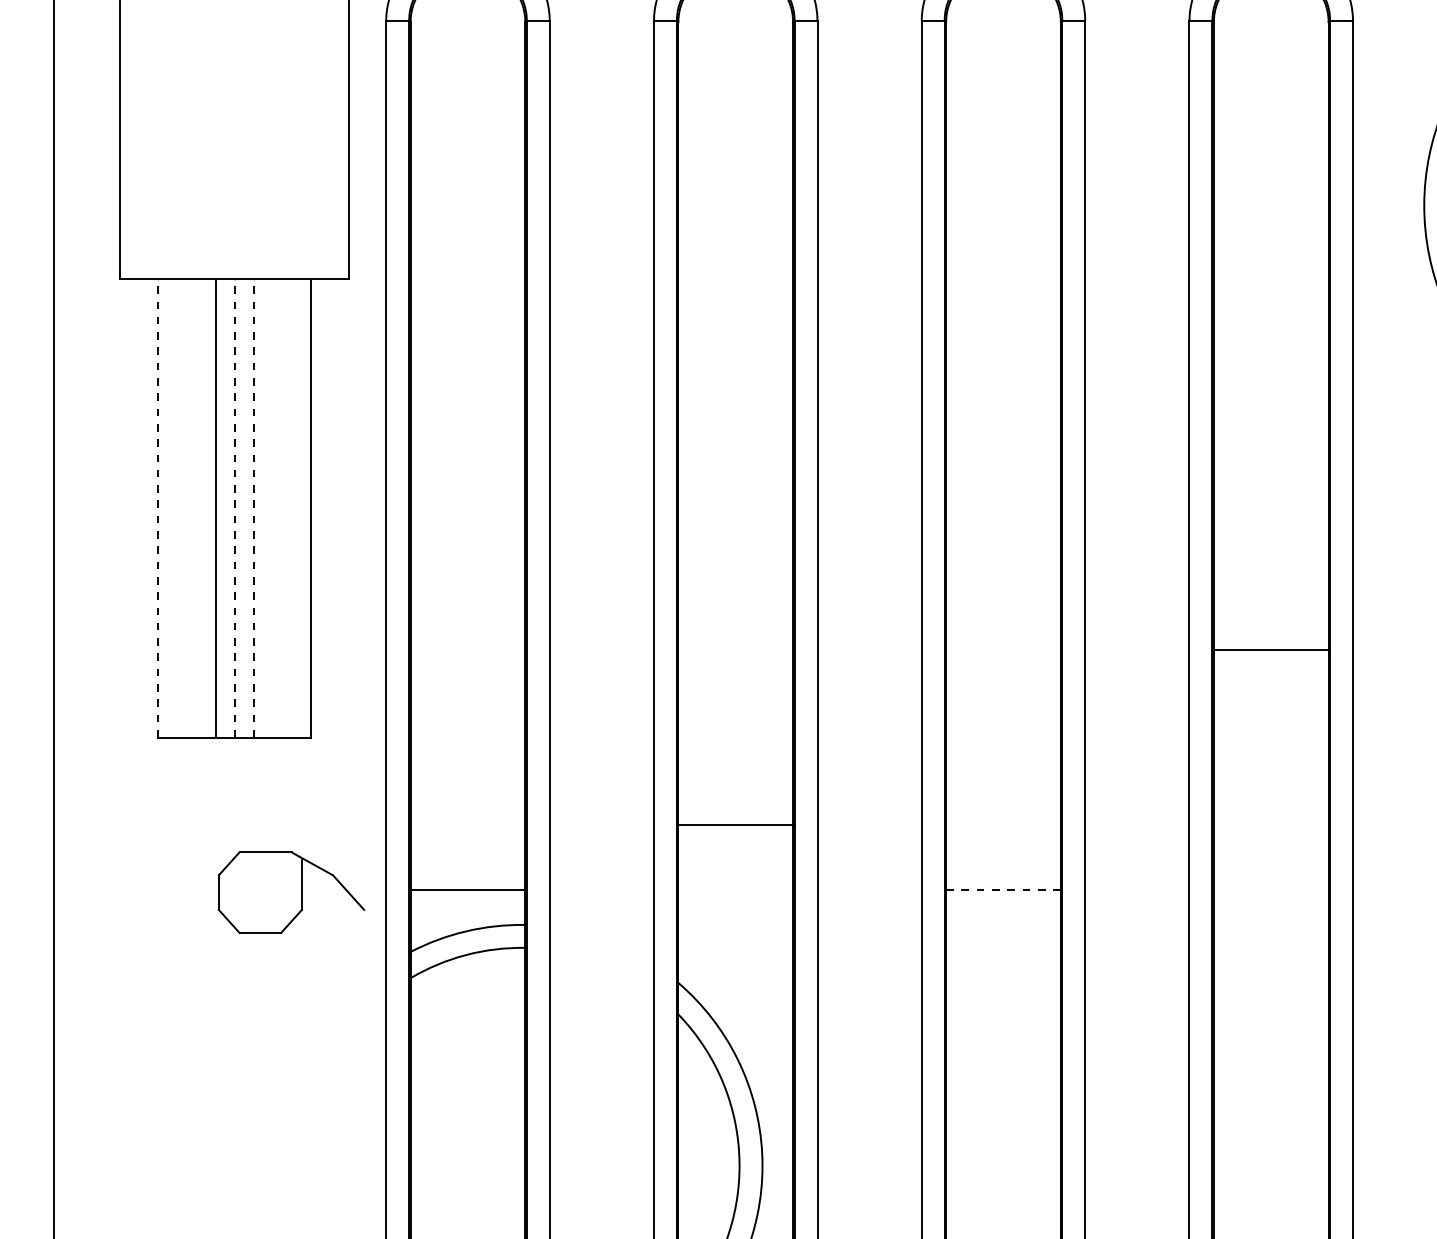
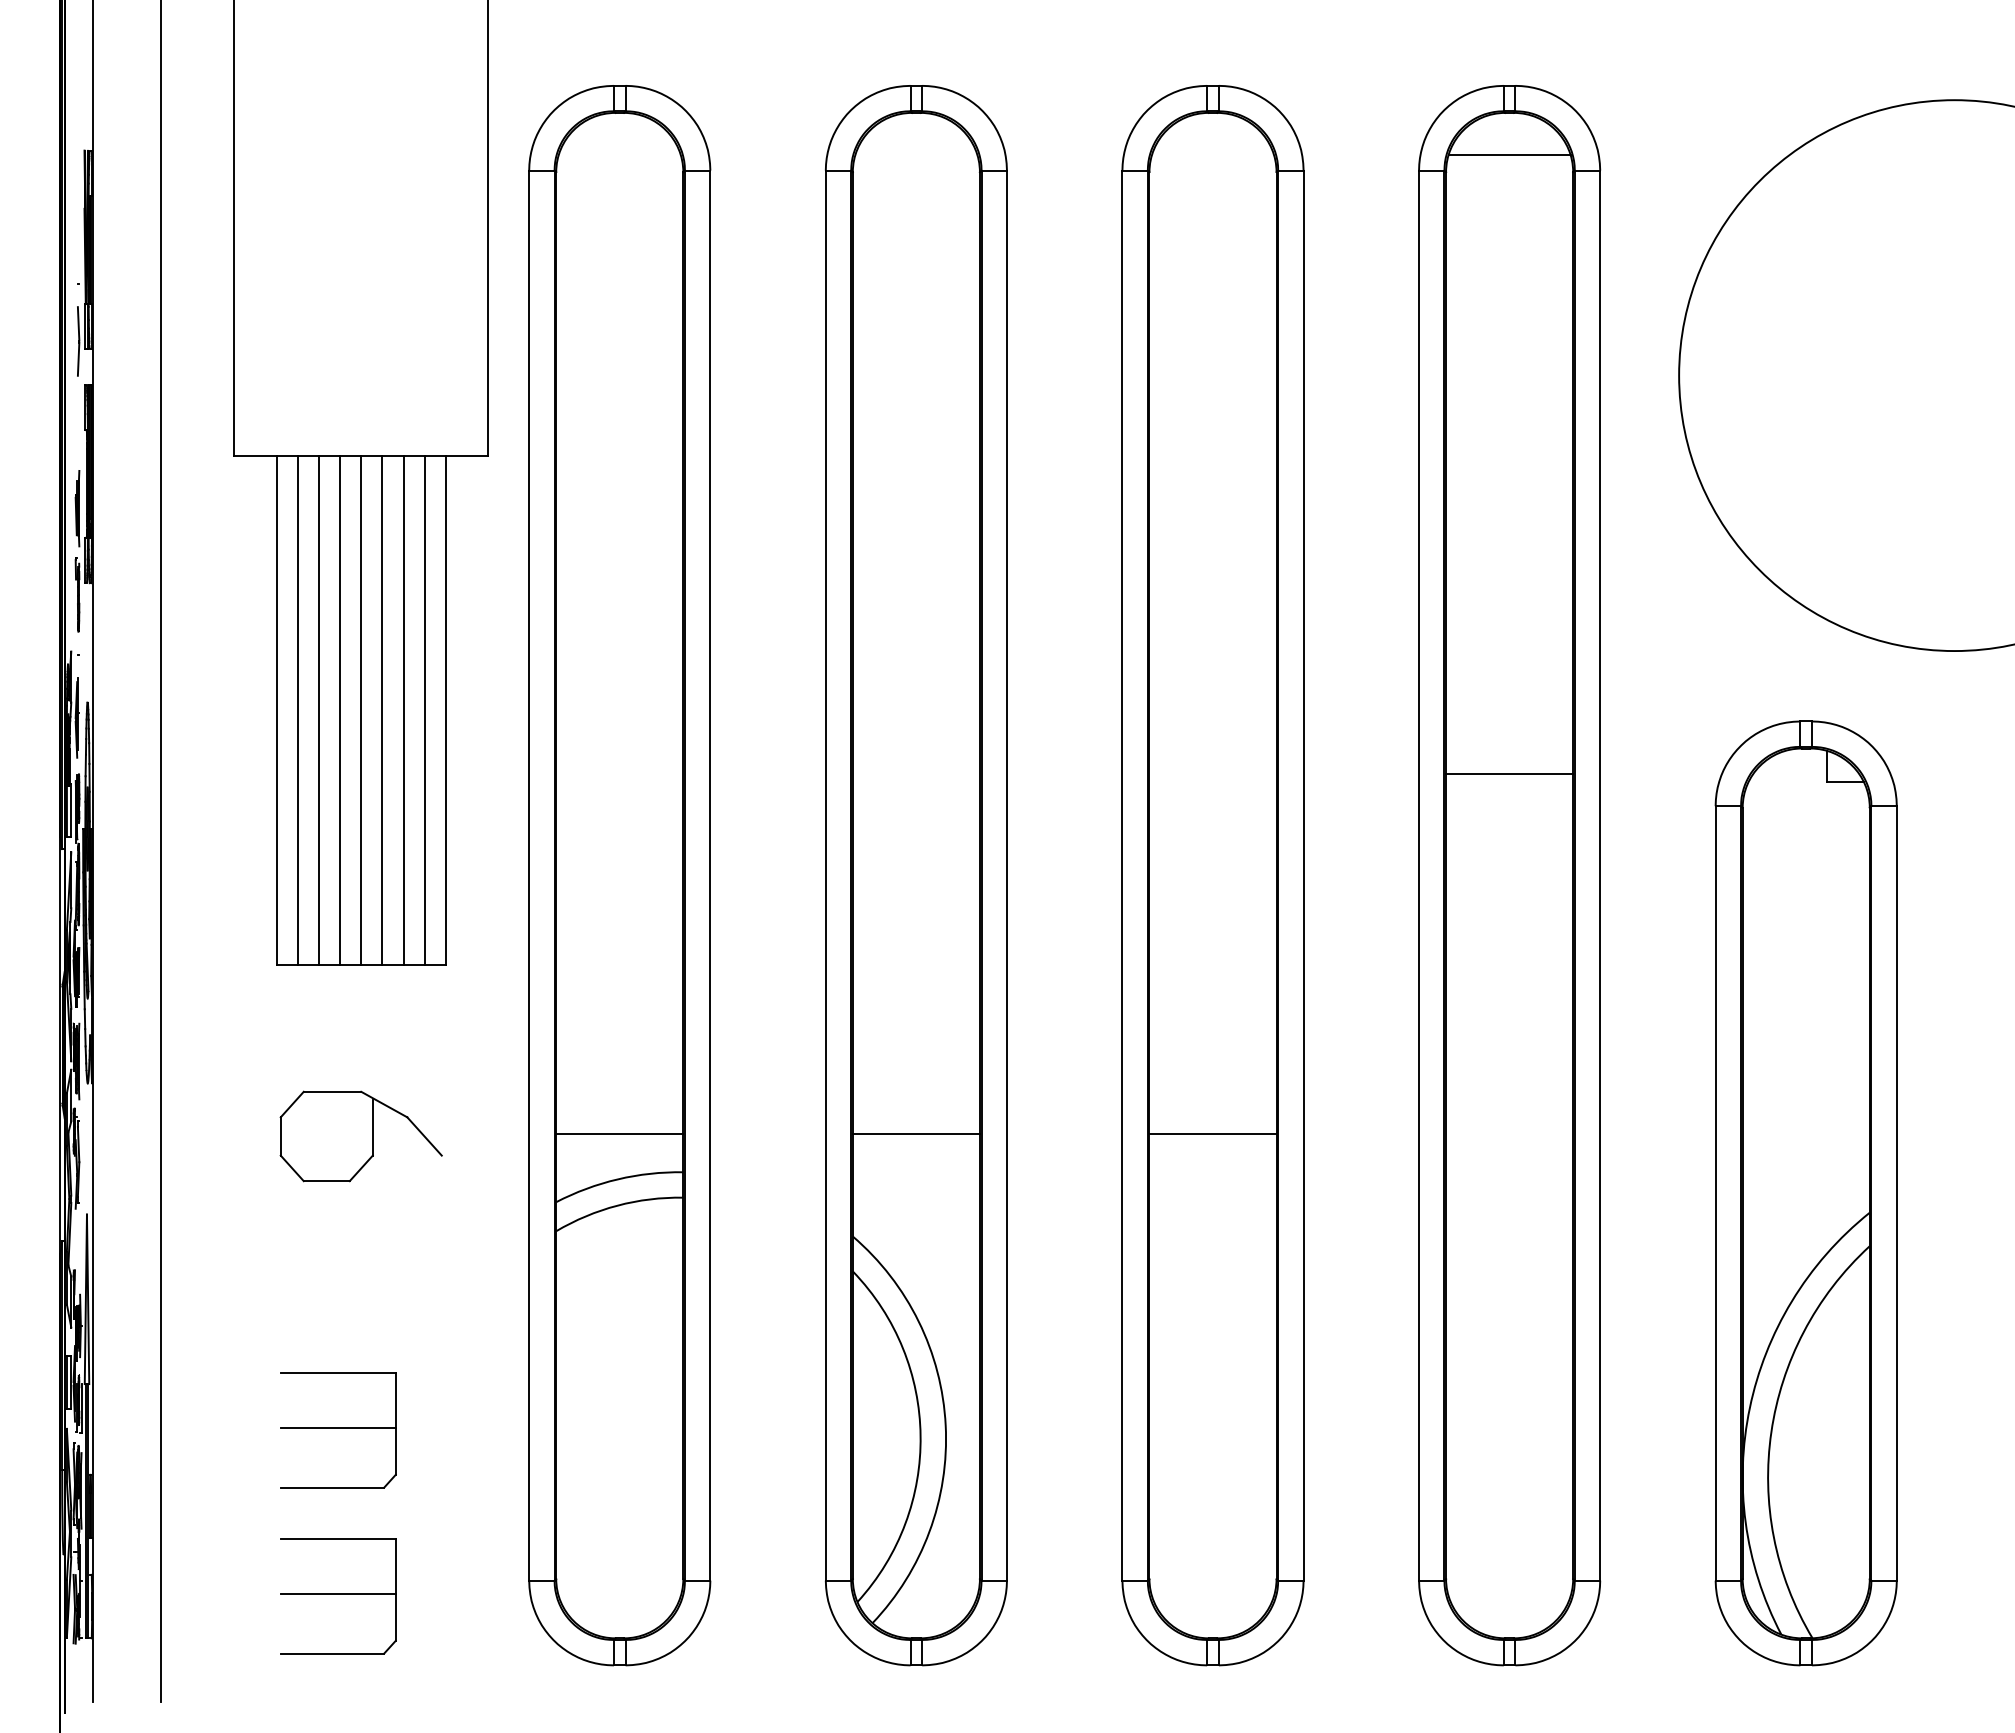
line: (1271, 7) -> (1509, 155), added
line: (158, 507) -> (276, 709), dashed -> solid
line: (234, 507) -> (361, 709), dashed -> solid
line: (253, 507) -> (382, 709), dashed -> solid
line: (177, 508) -> (297, 710), added
line: (196, 508) -> (318, 710), added
line: (272, 508) -> (403, 710), added
line: (291, 508) -> (424, 710), added
line: (1271, 649) -> (1509, 773), moved
line: (734, 824) -> (915, 1134), moved
line: (1003, 890) -> (1213, 1134), dashed -> solid
part: (290, 892) -> (360, 1136), moved
part: (214, 1158) -> (338, 1430), added

